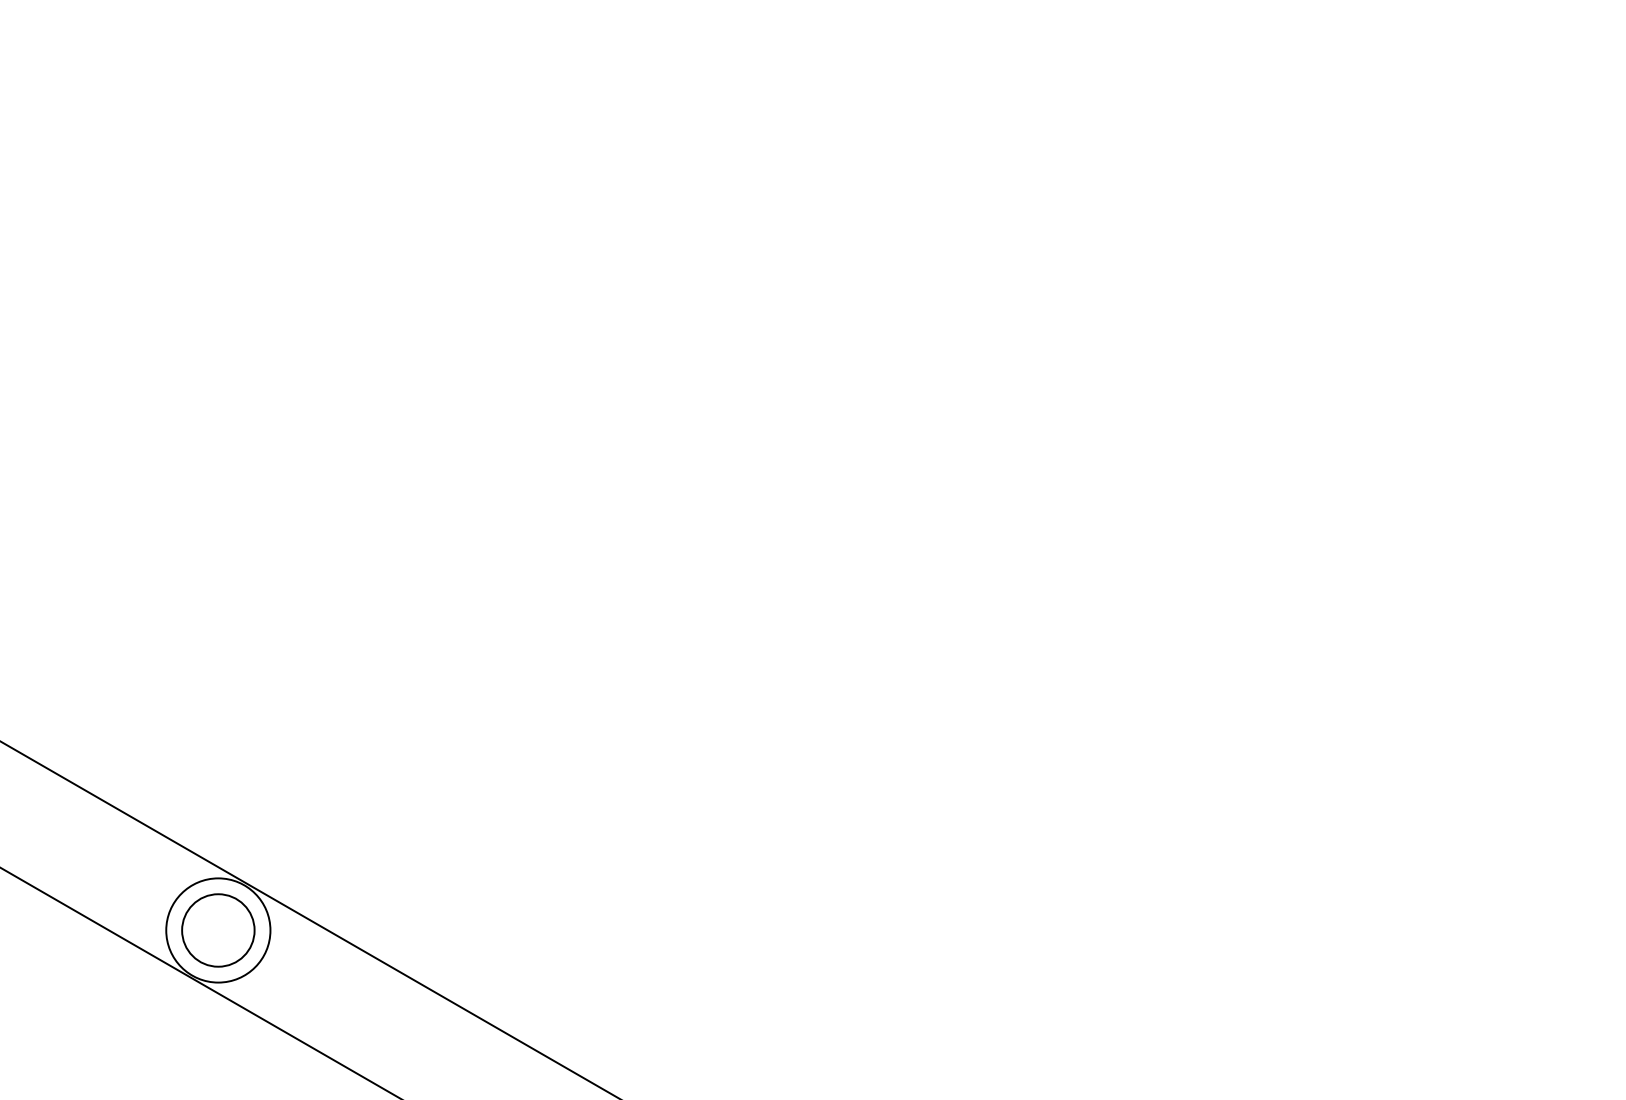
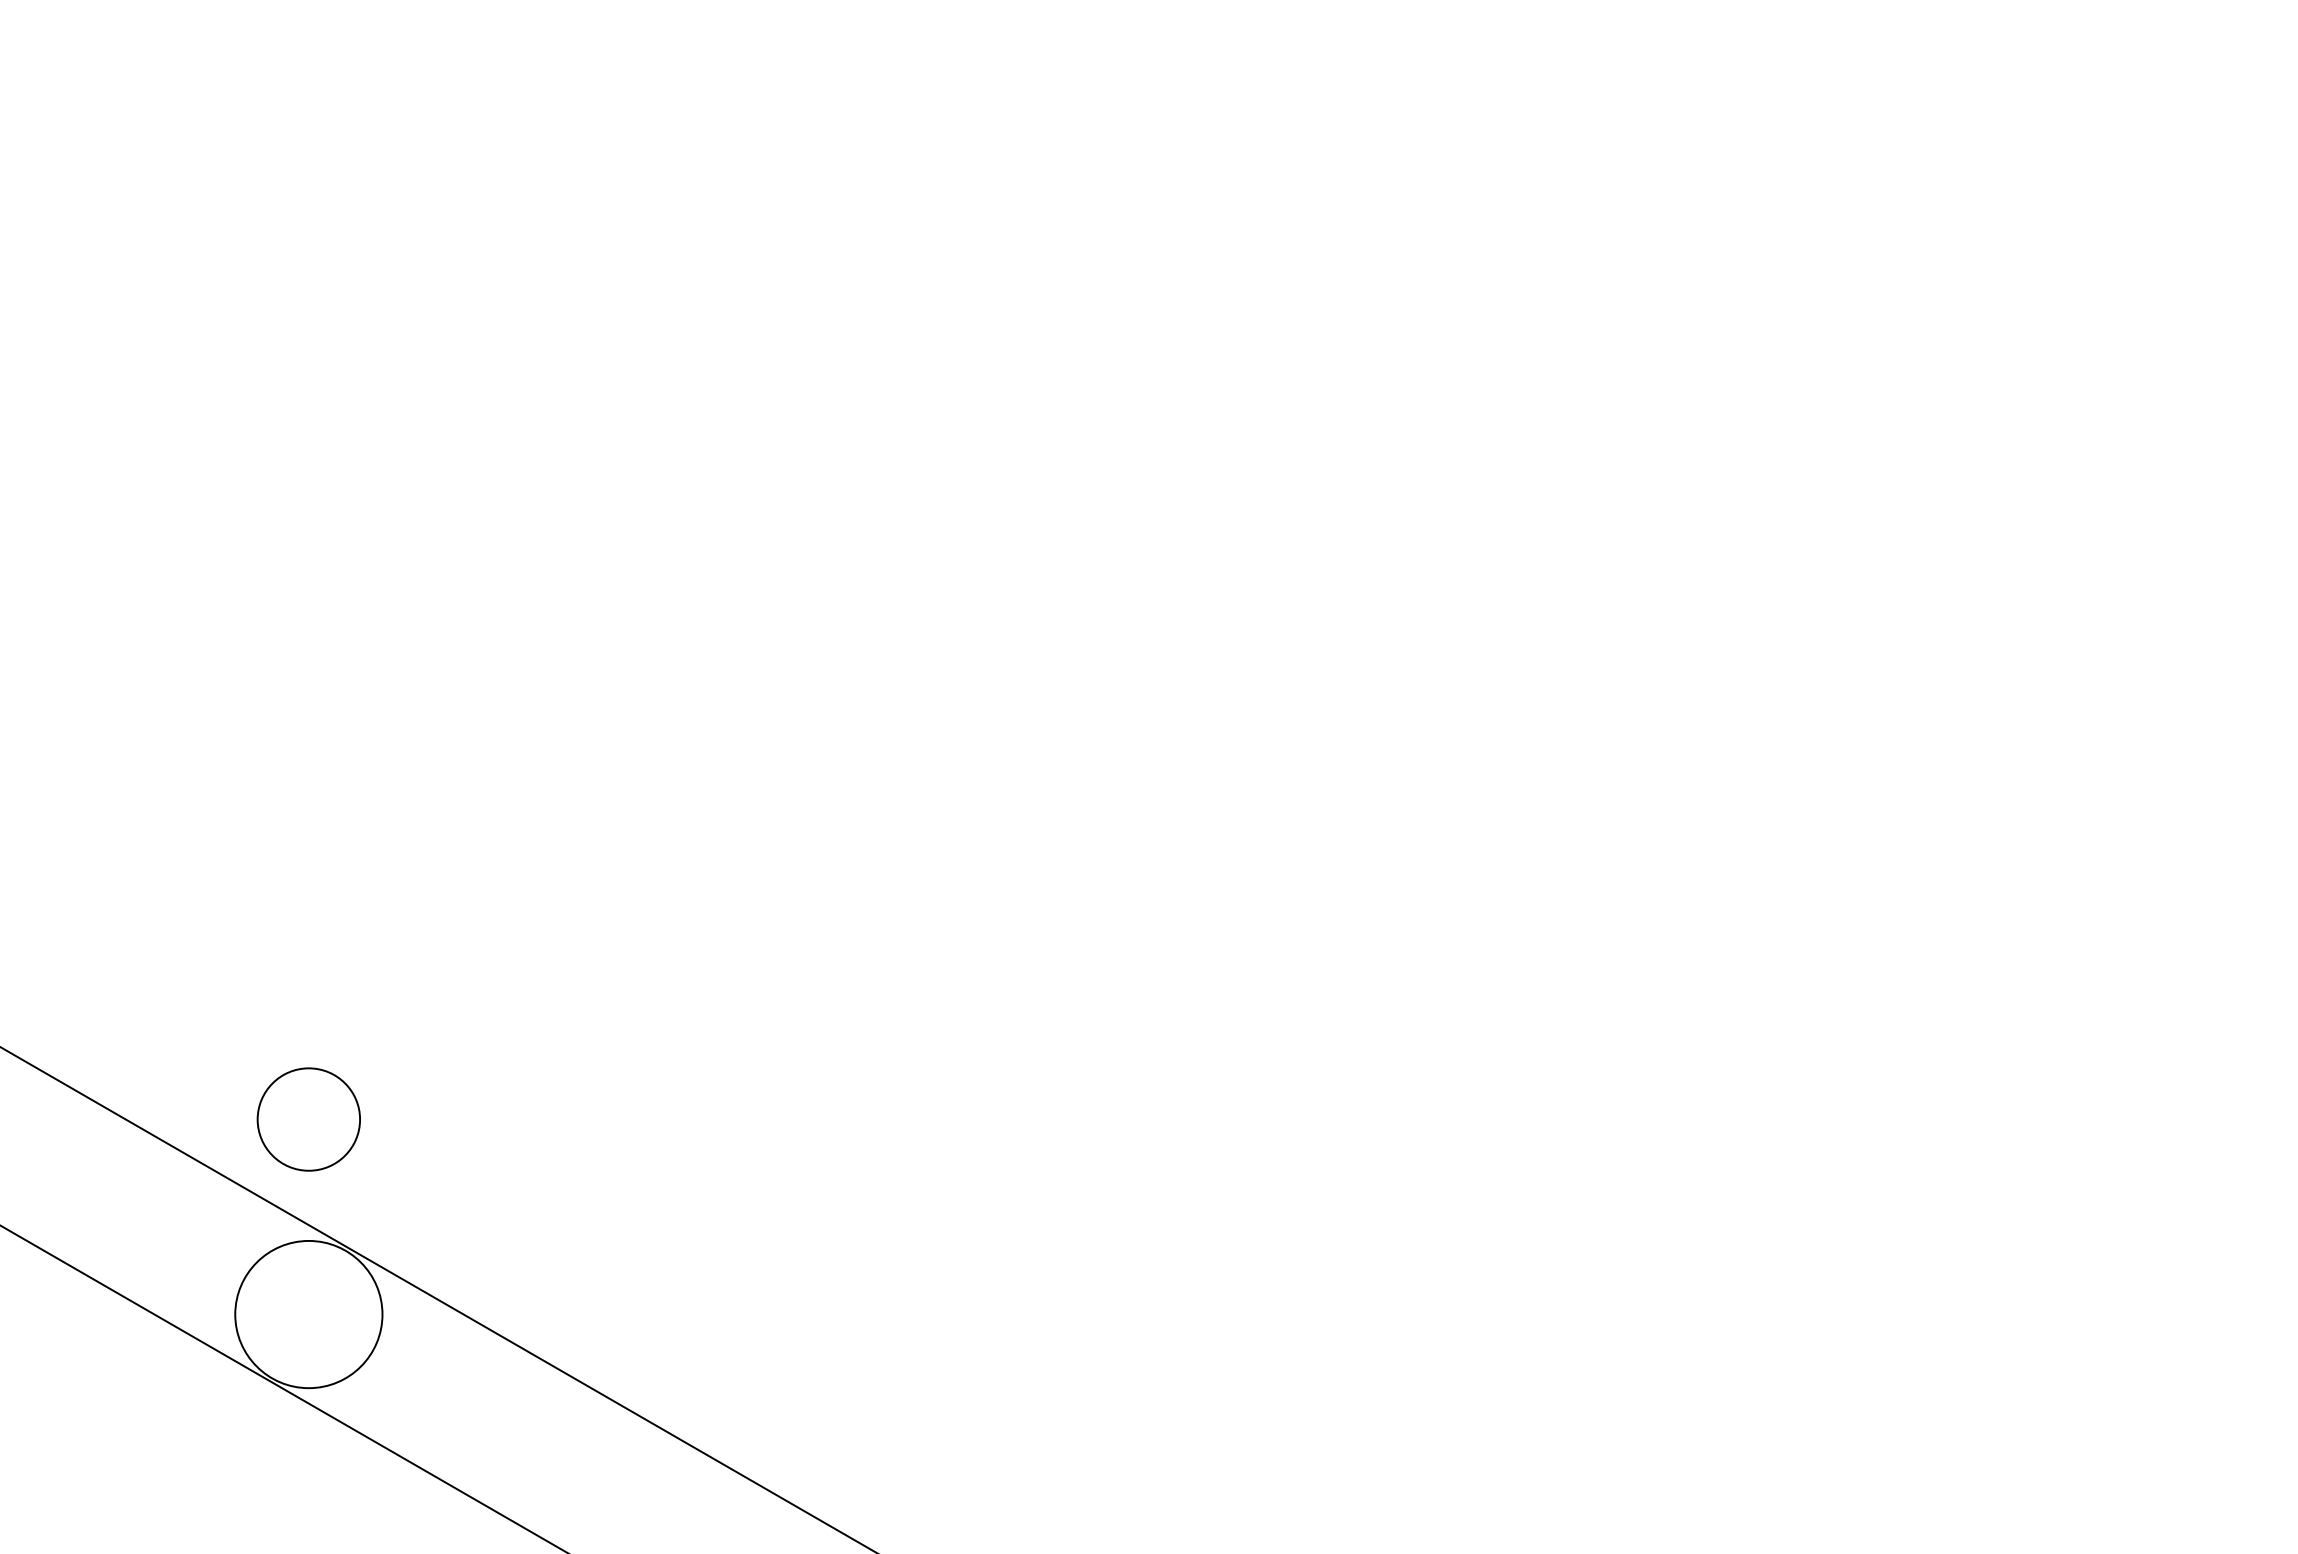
circle: (218, 930) -> (308, 1119), moved

